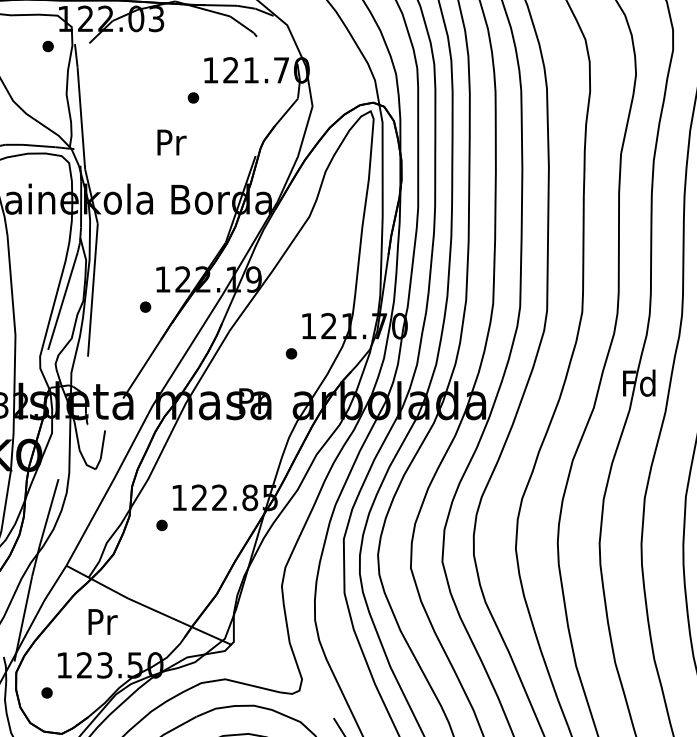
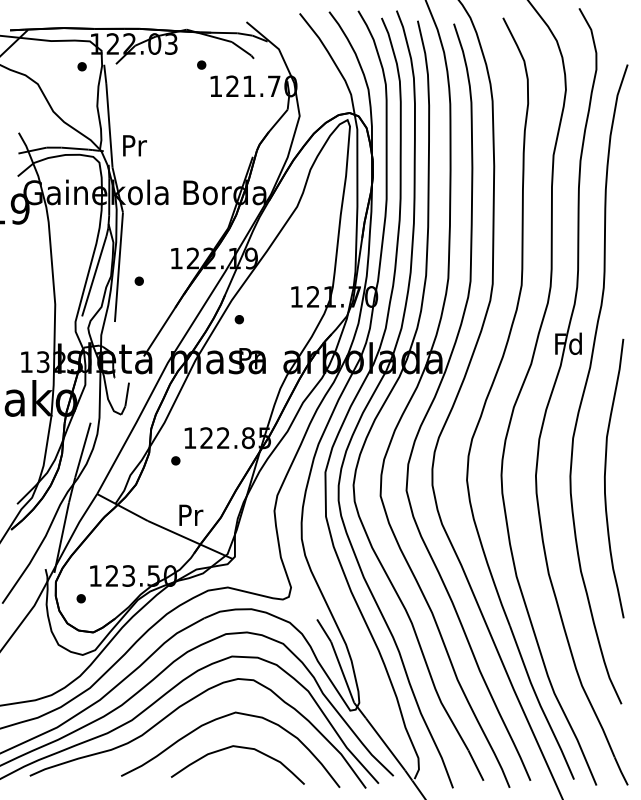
part: (193, 97) -> (201, 64), moved
text: (171, 142) -> (134, 145), moved
part: (144, 306) -> (138, 280), moved
part: (290, 353) -> (238, 319), moved
text: (103, 620) -> (191, 514), moved

